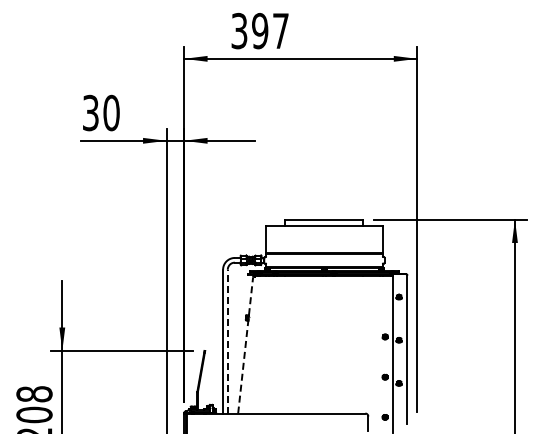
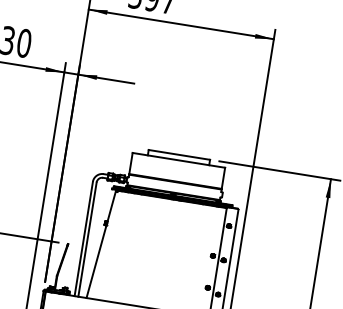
line: (227, 341) -> (87, 239), dashed -> solid
line: (245, 345) -> (101, 244), dashed -> solid

